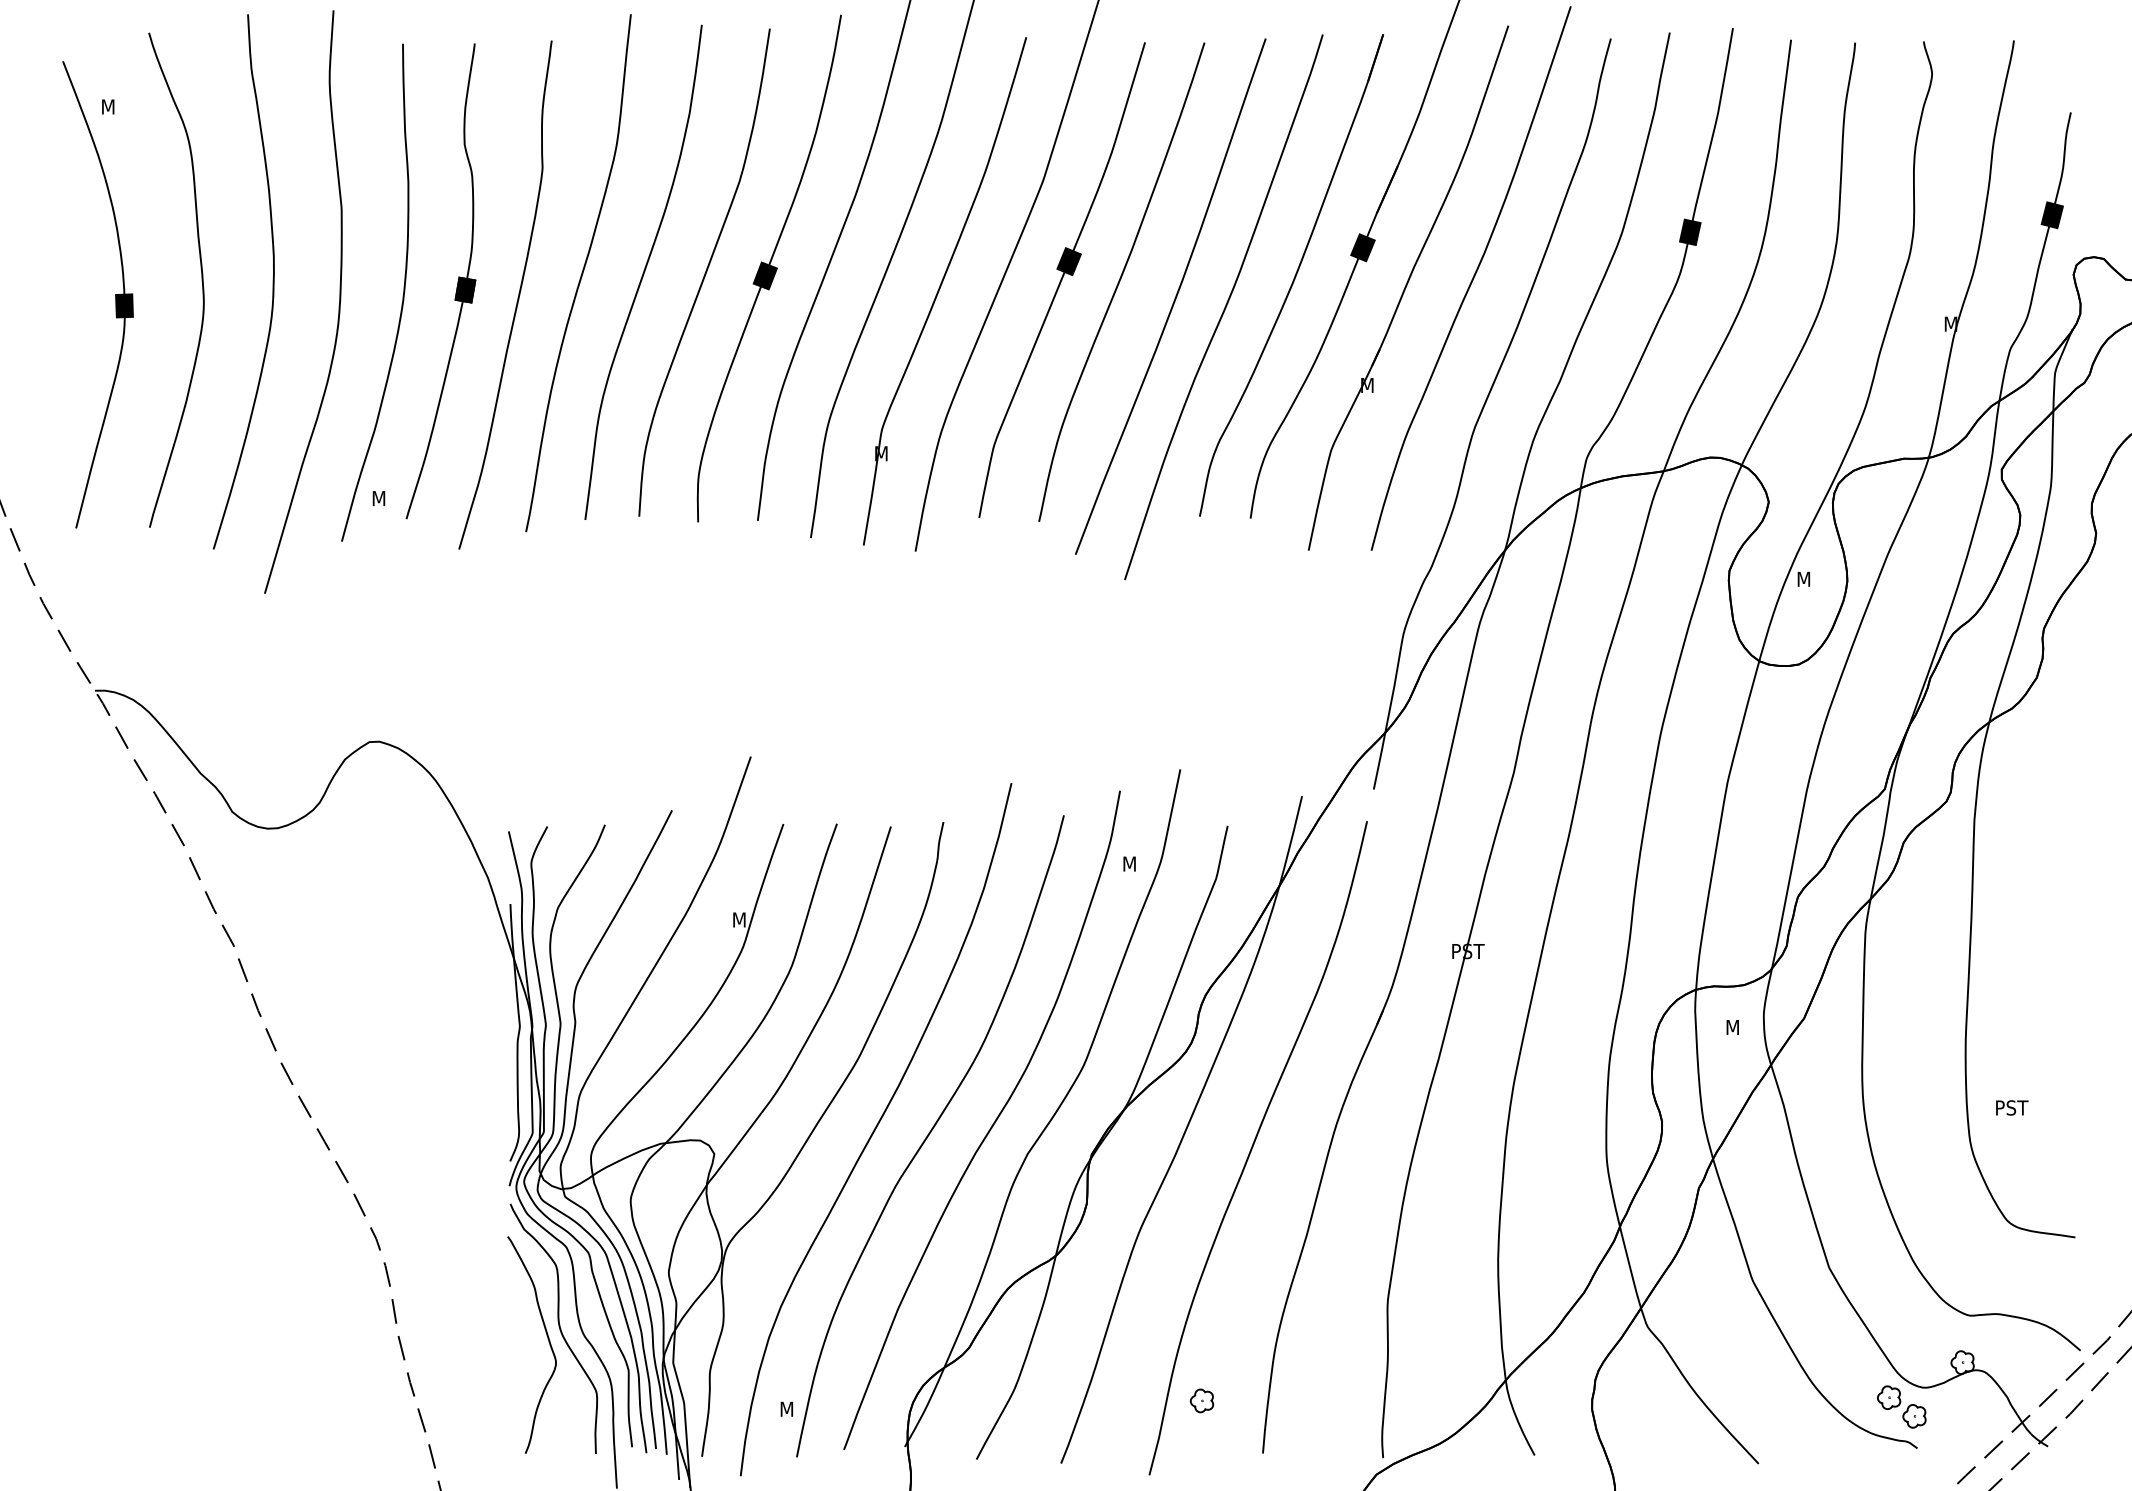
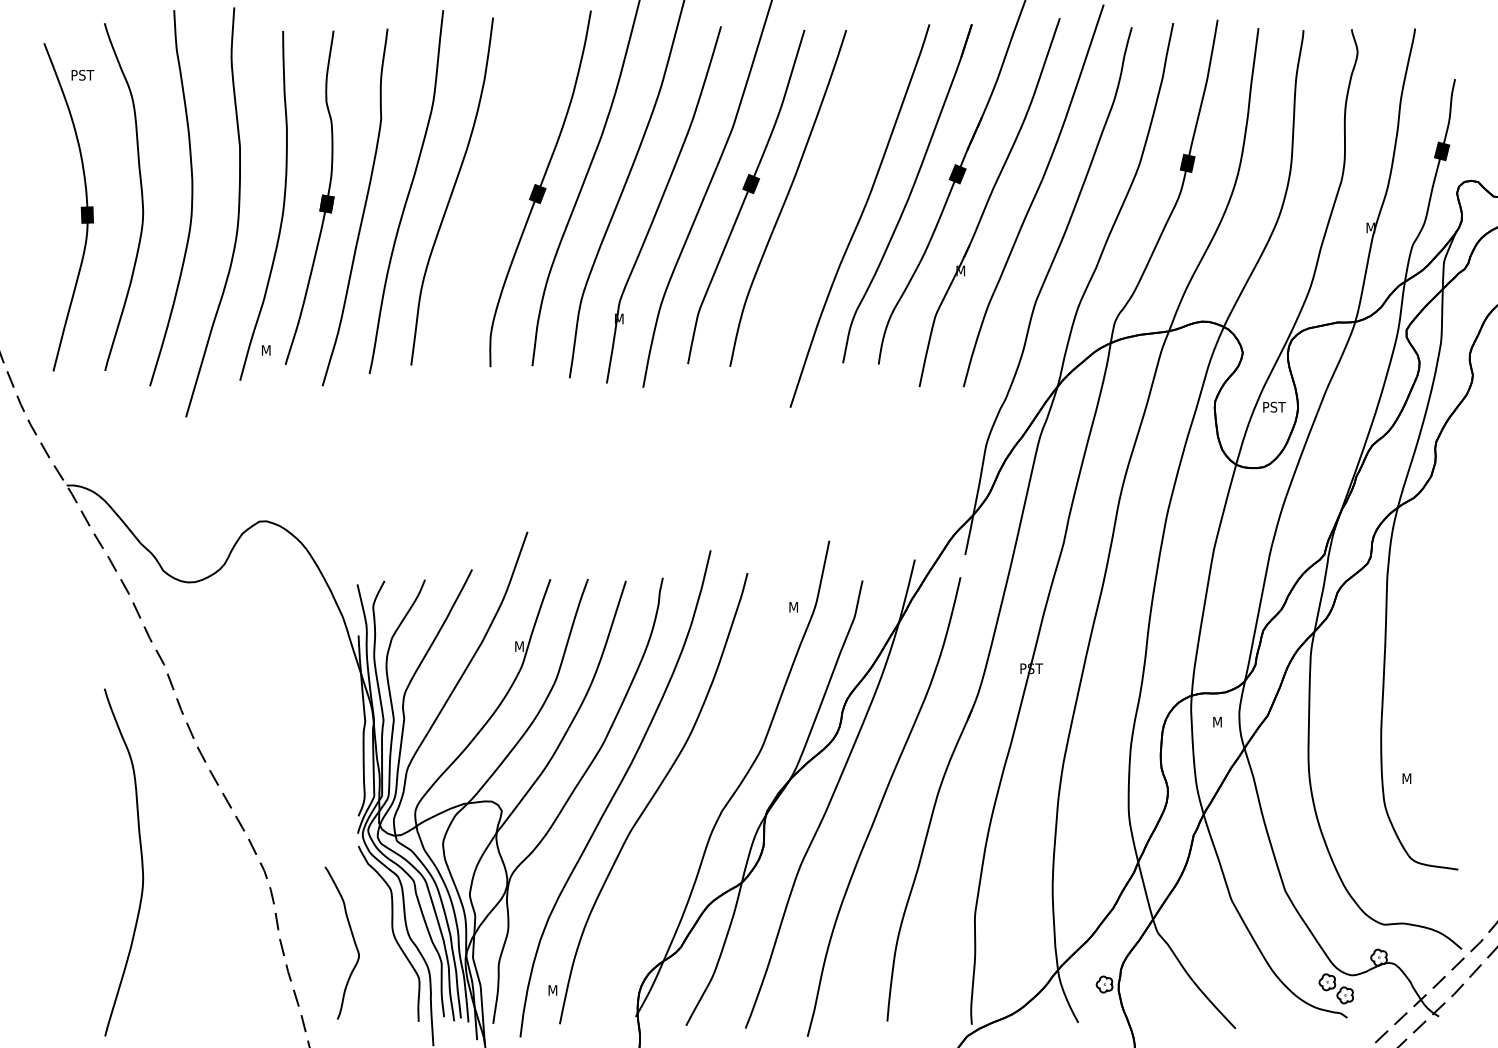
text: (118, 106) -> (83, 74), M -> PST
curve: (705, 272) -> (495, 191), removed
curve: (1174, 298) -> (825, 209), removed
text: (1814, 579) -> (1274, 407), M -> PST
text: (2012, 1107) -> (1414, 778), PST -> M
curve: (991, 1125) -> (696, 791), removed
curve: (201, 1226) -> (141, 861), added
curve: (547, 1339) -> (353, 939), moved
part: (1201, 1400) -> (1104, 984), moved

